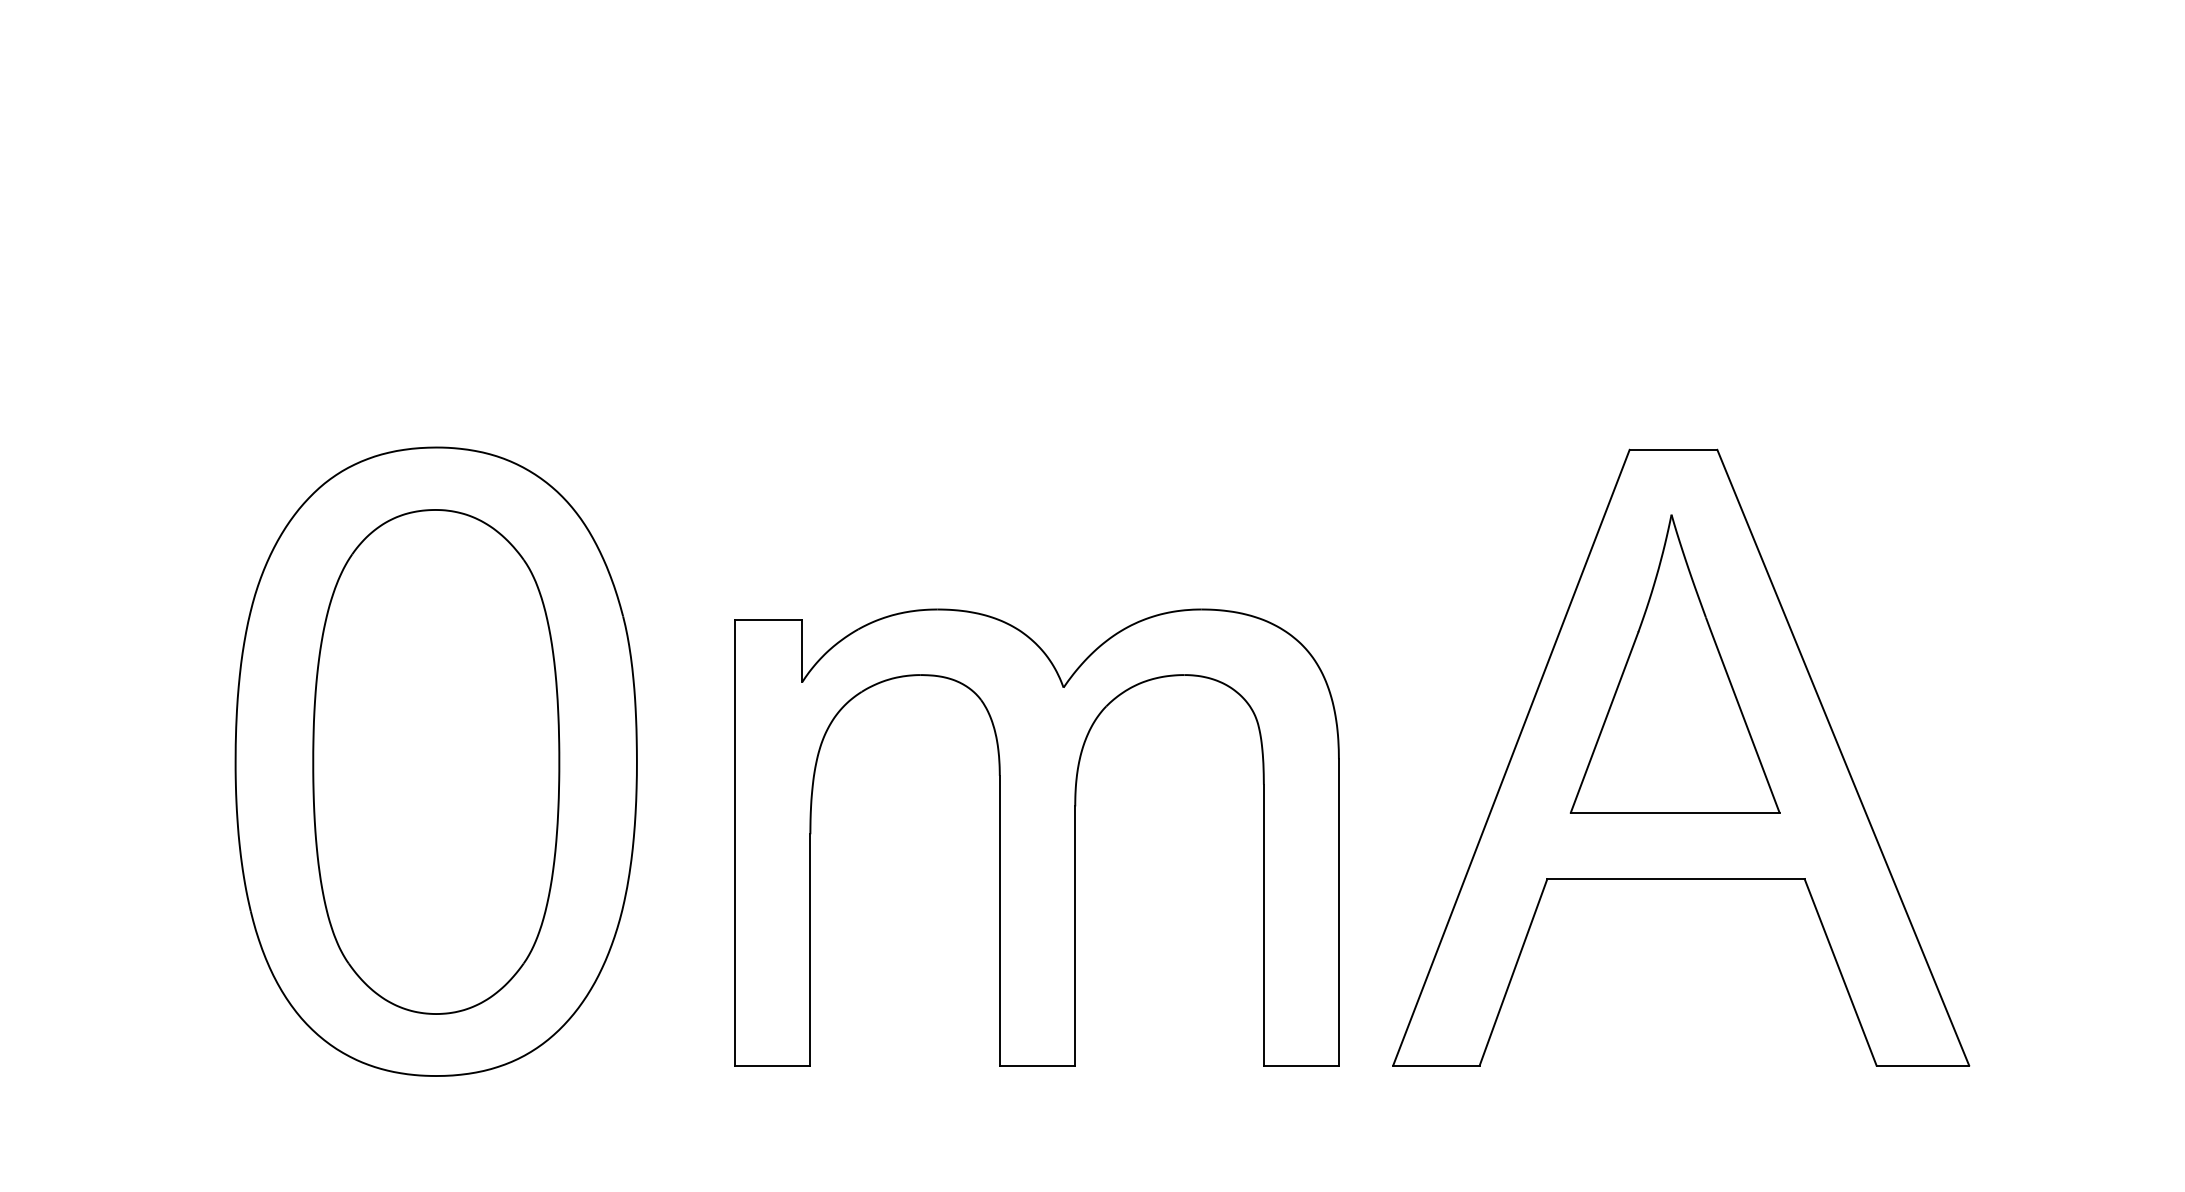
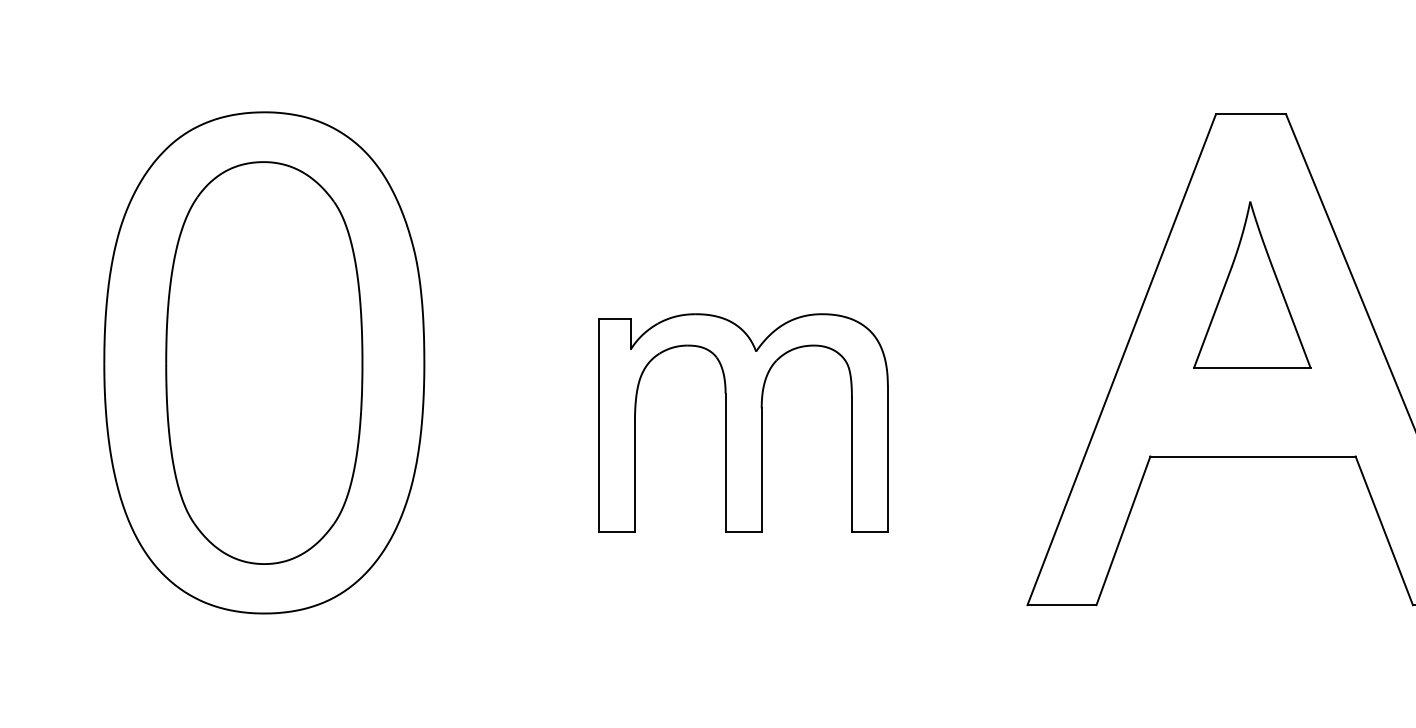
part: (1674, 663) -> (1251, 284), size x0.7
part: (1036, 837) -> (743, 423), size x0.6

